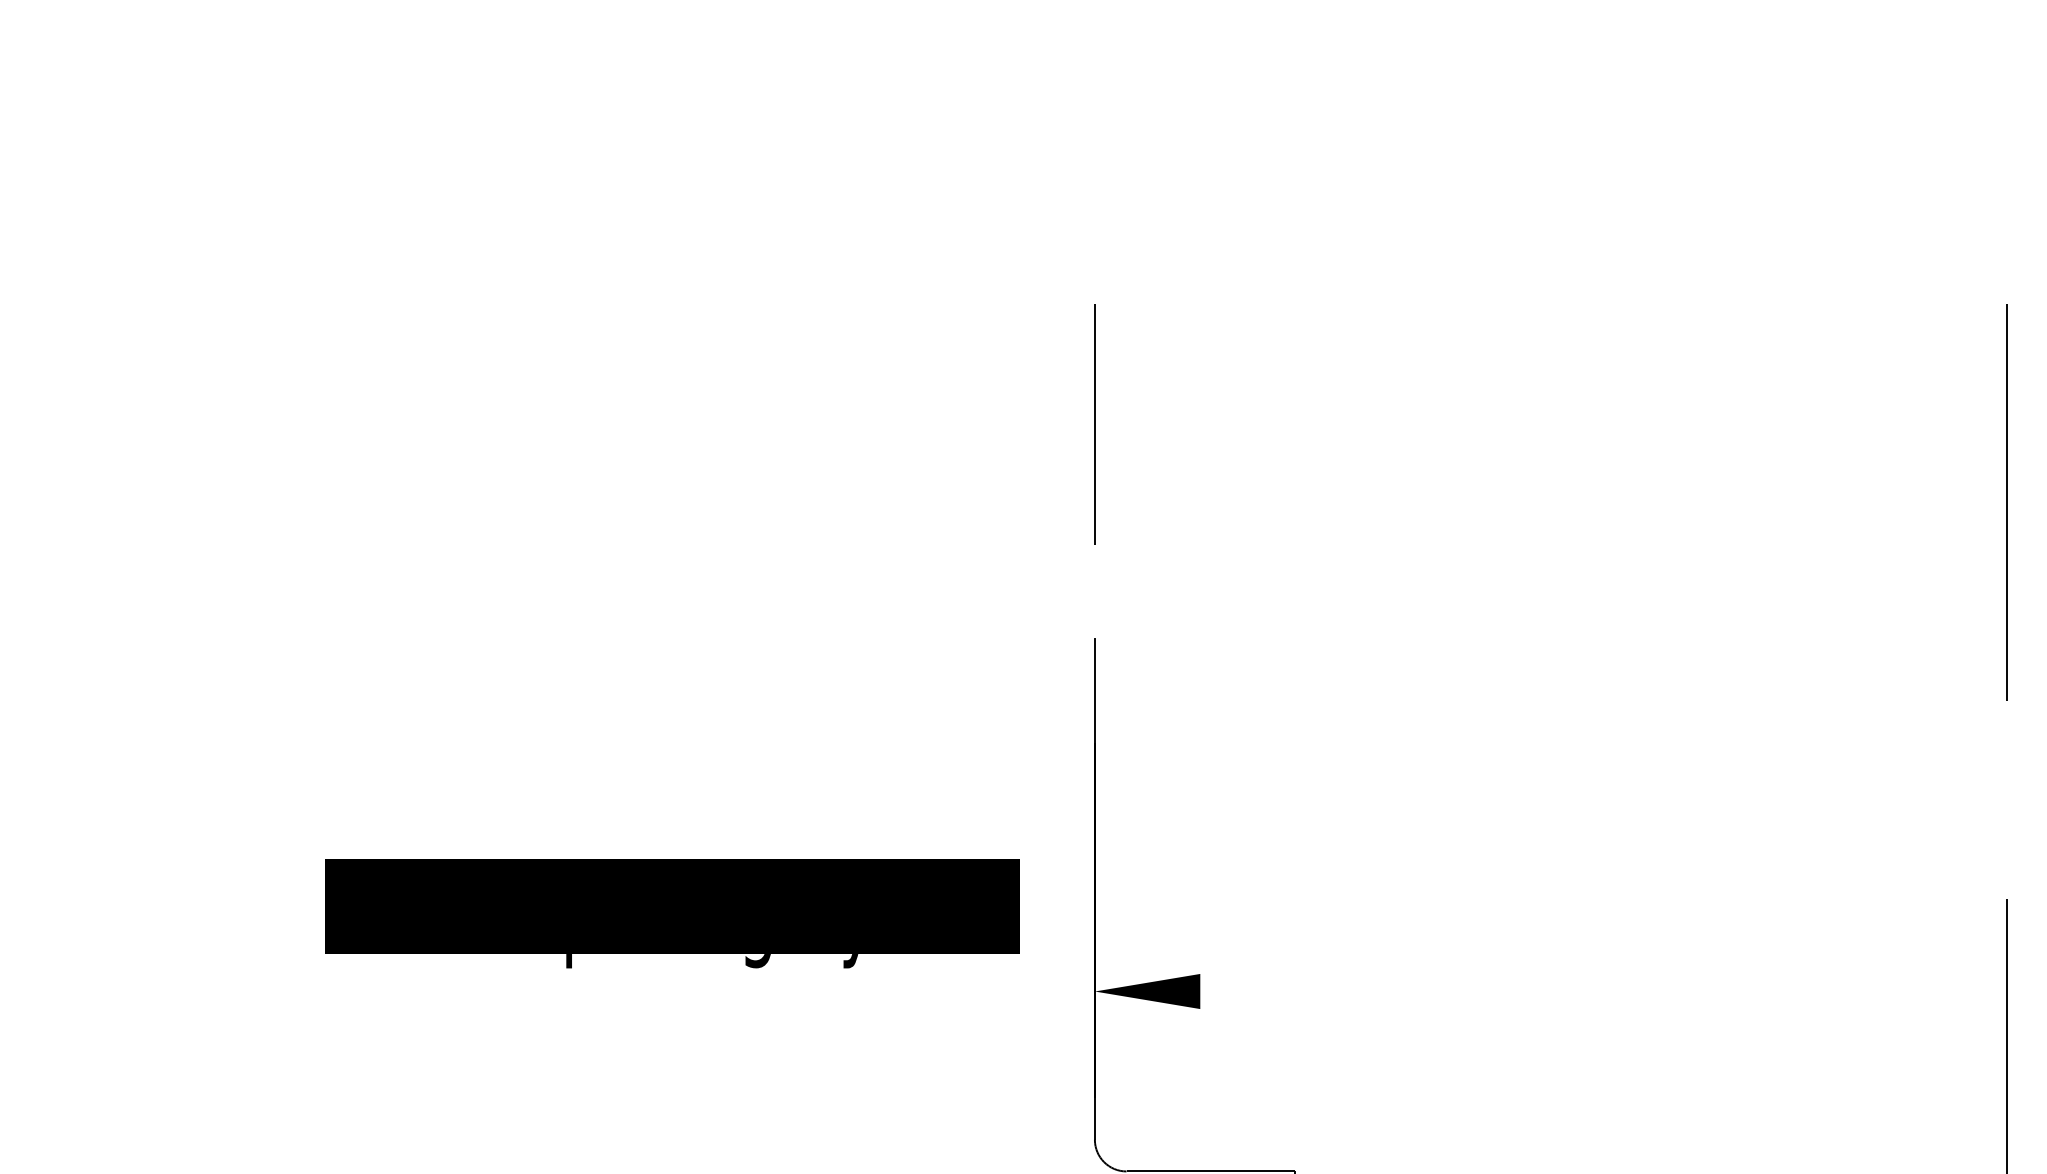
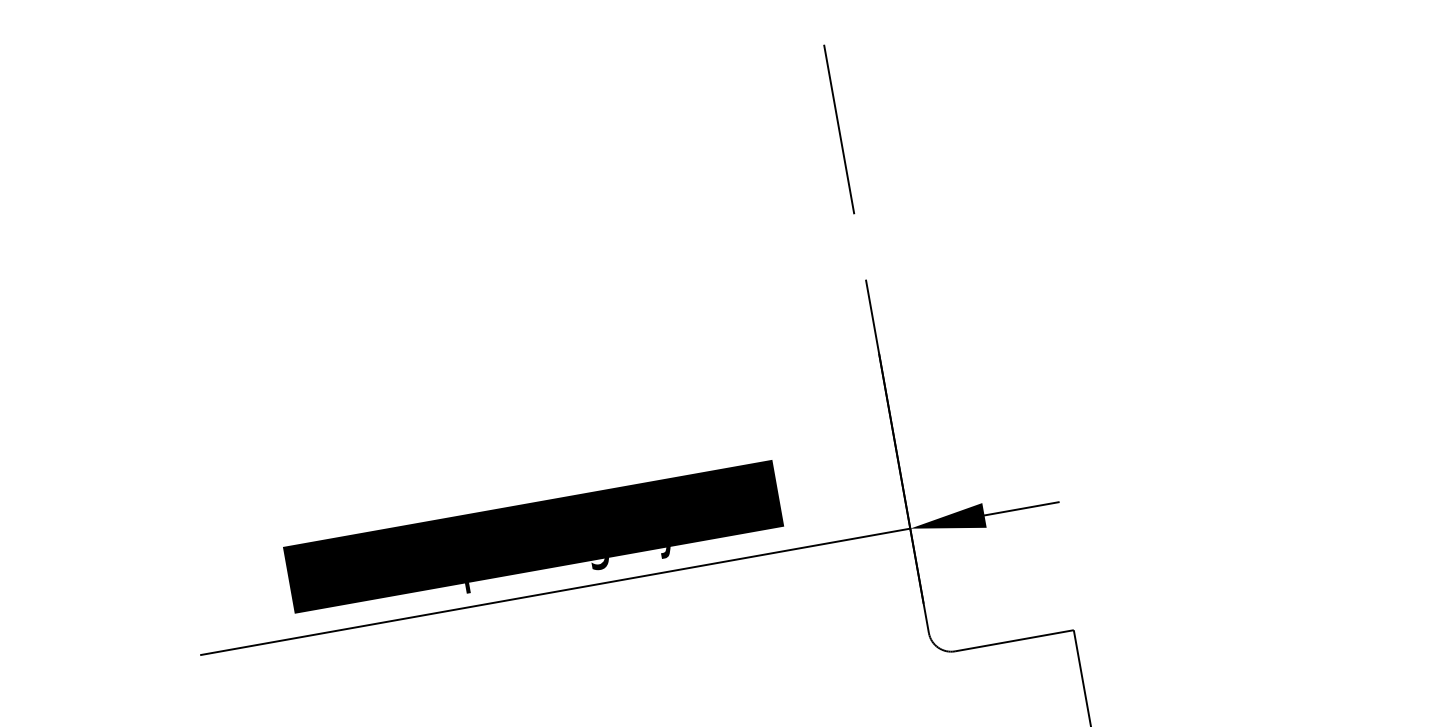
text: (672, 913) -> (534, 541), moved
line: (590, 991) -> (555, 591), added
line: (1252, 991) -> (1021, 508), added

